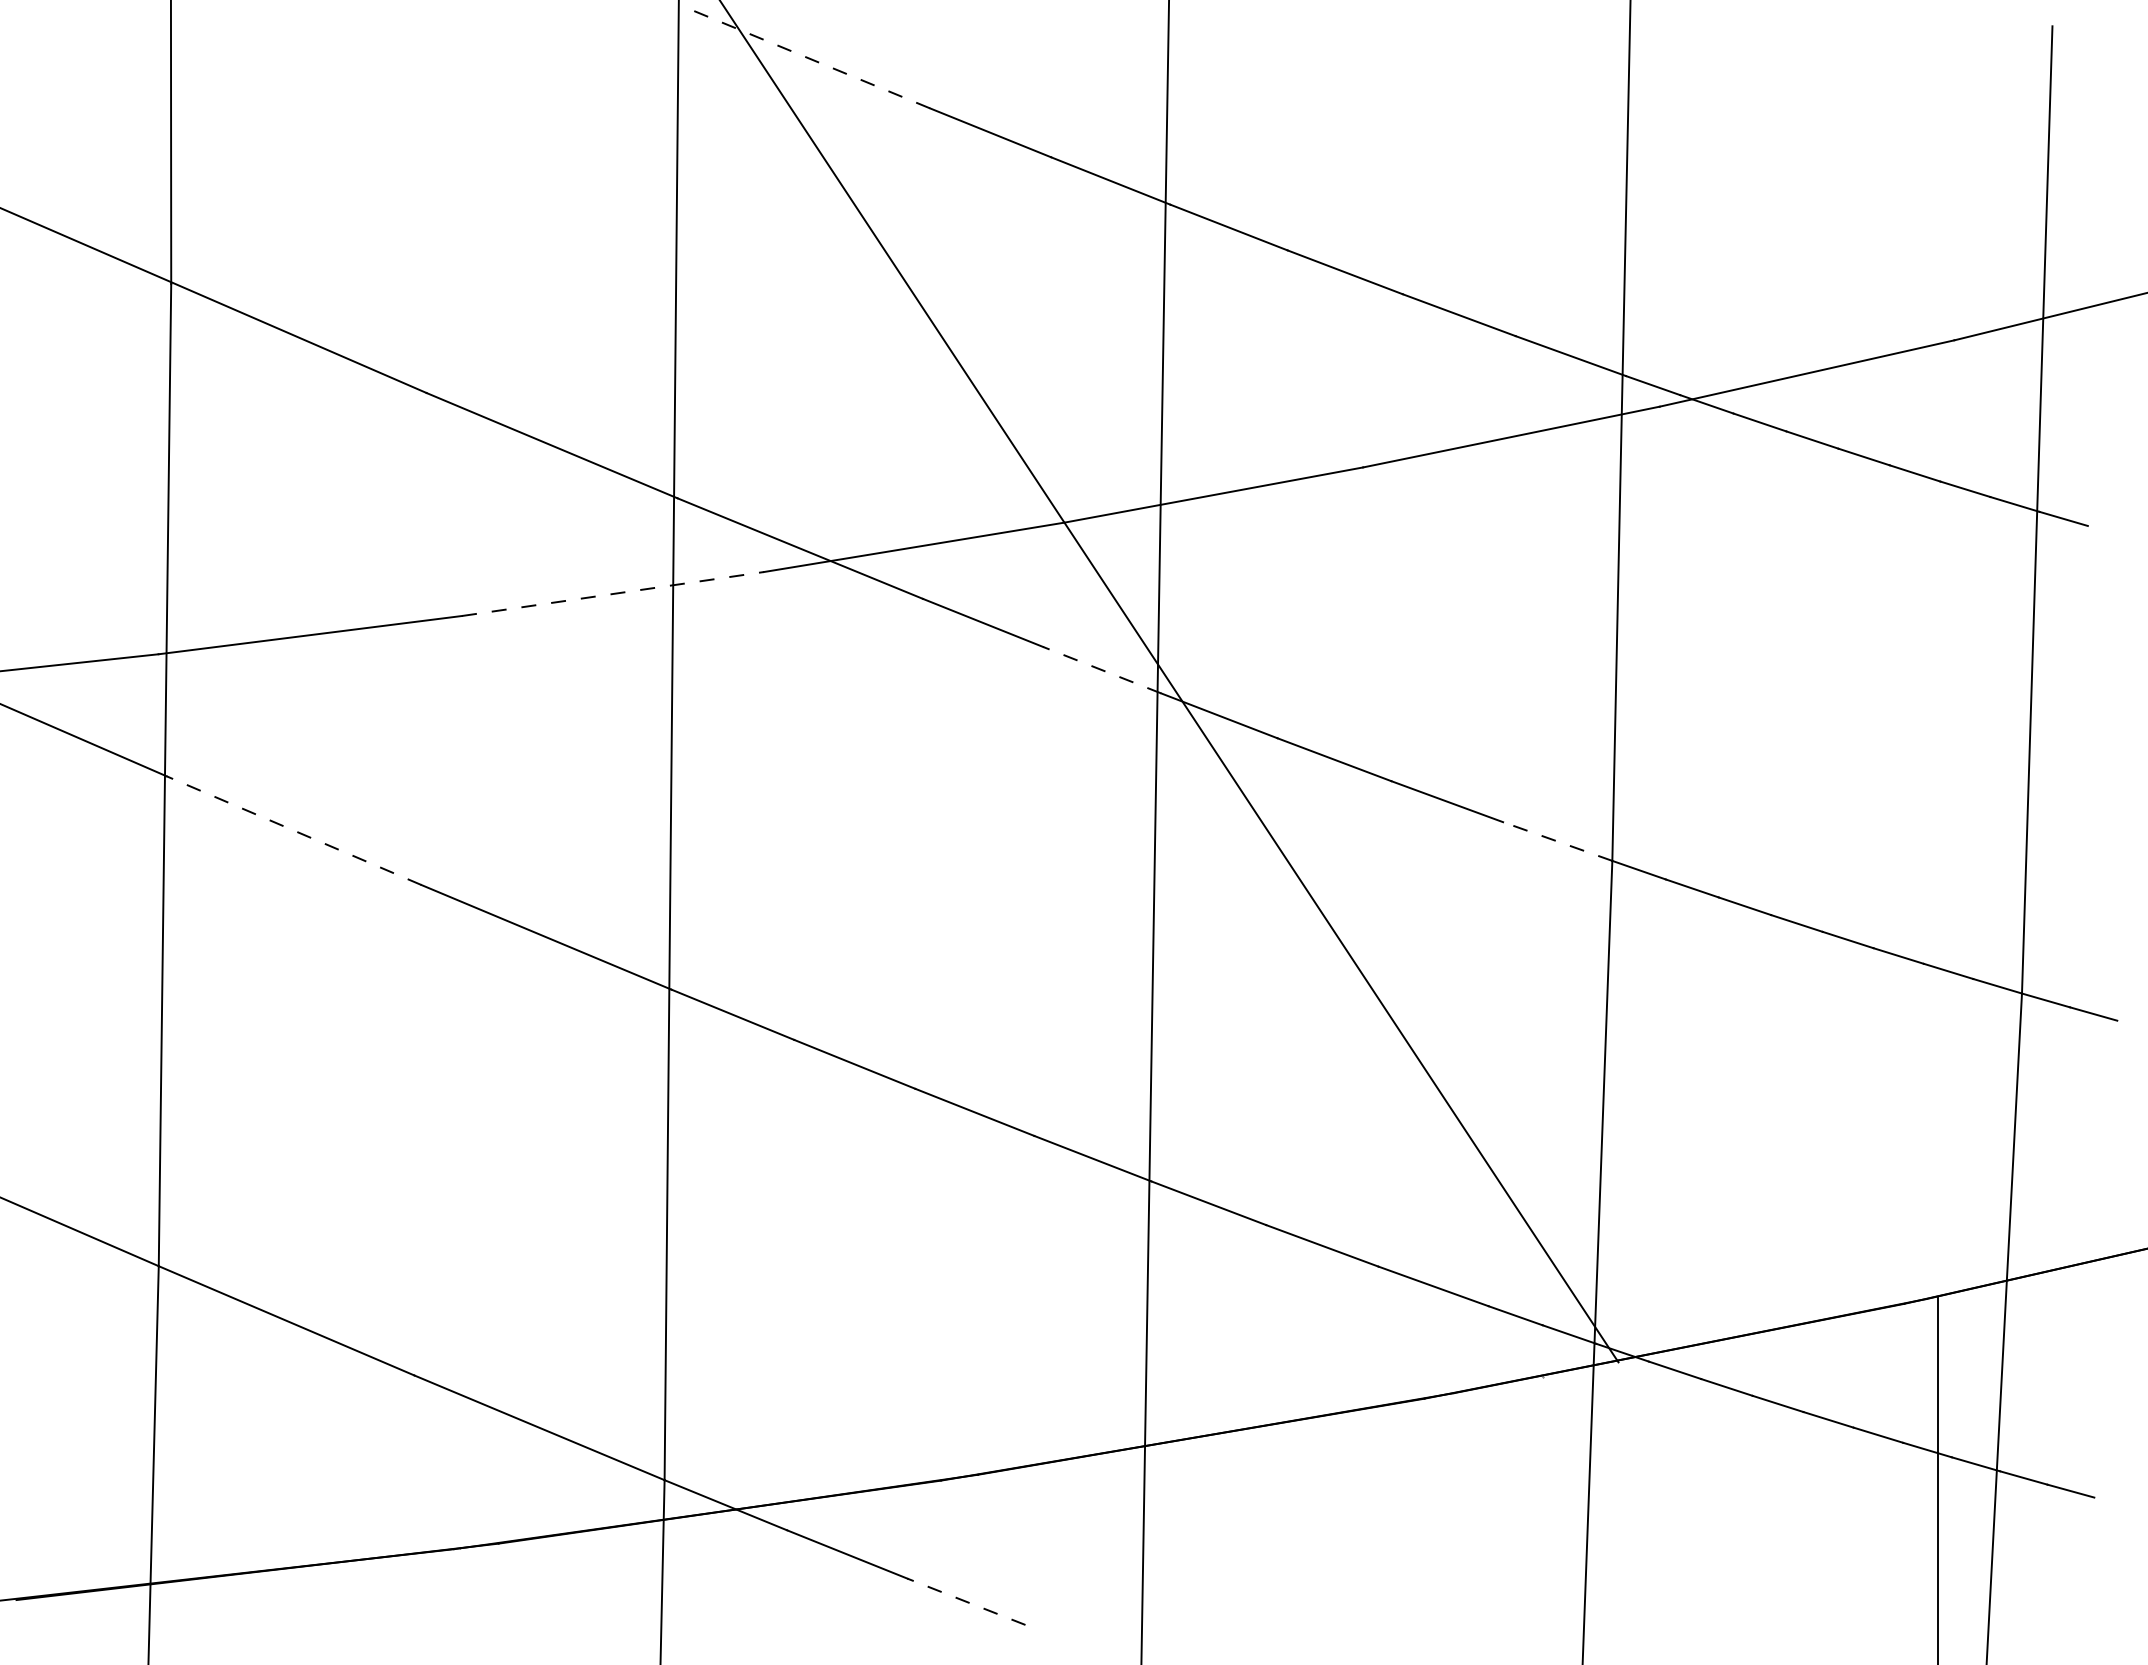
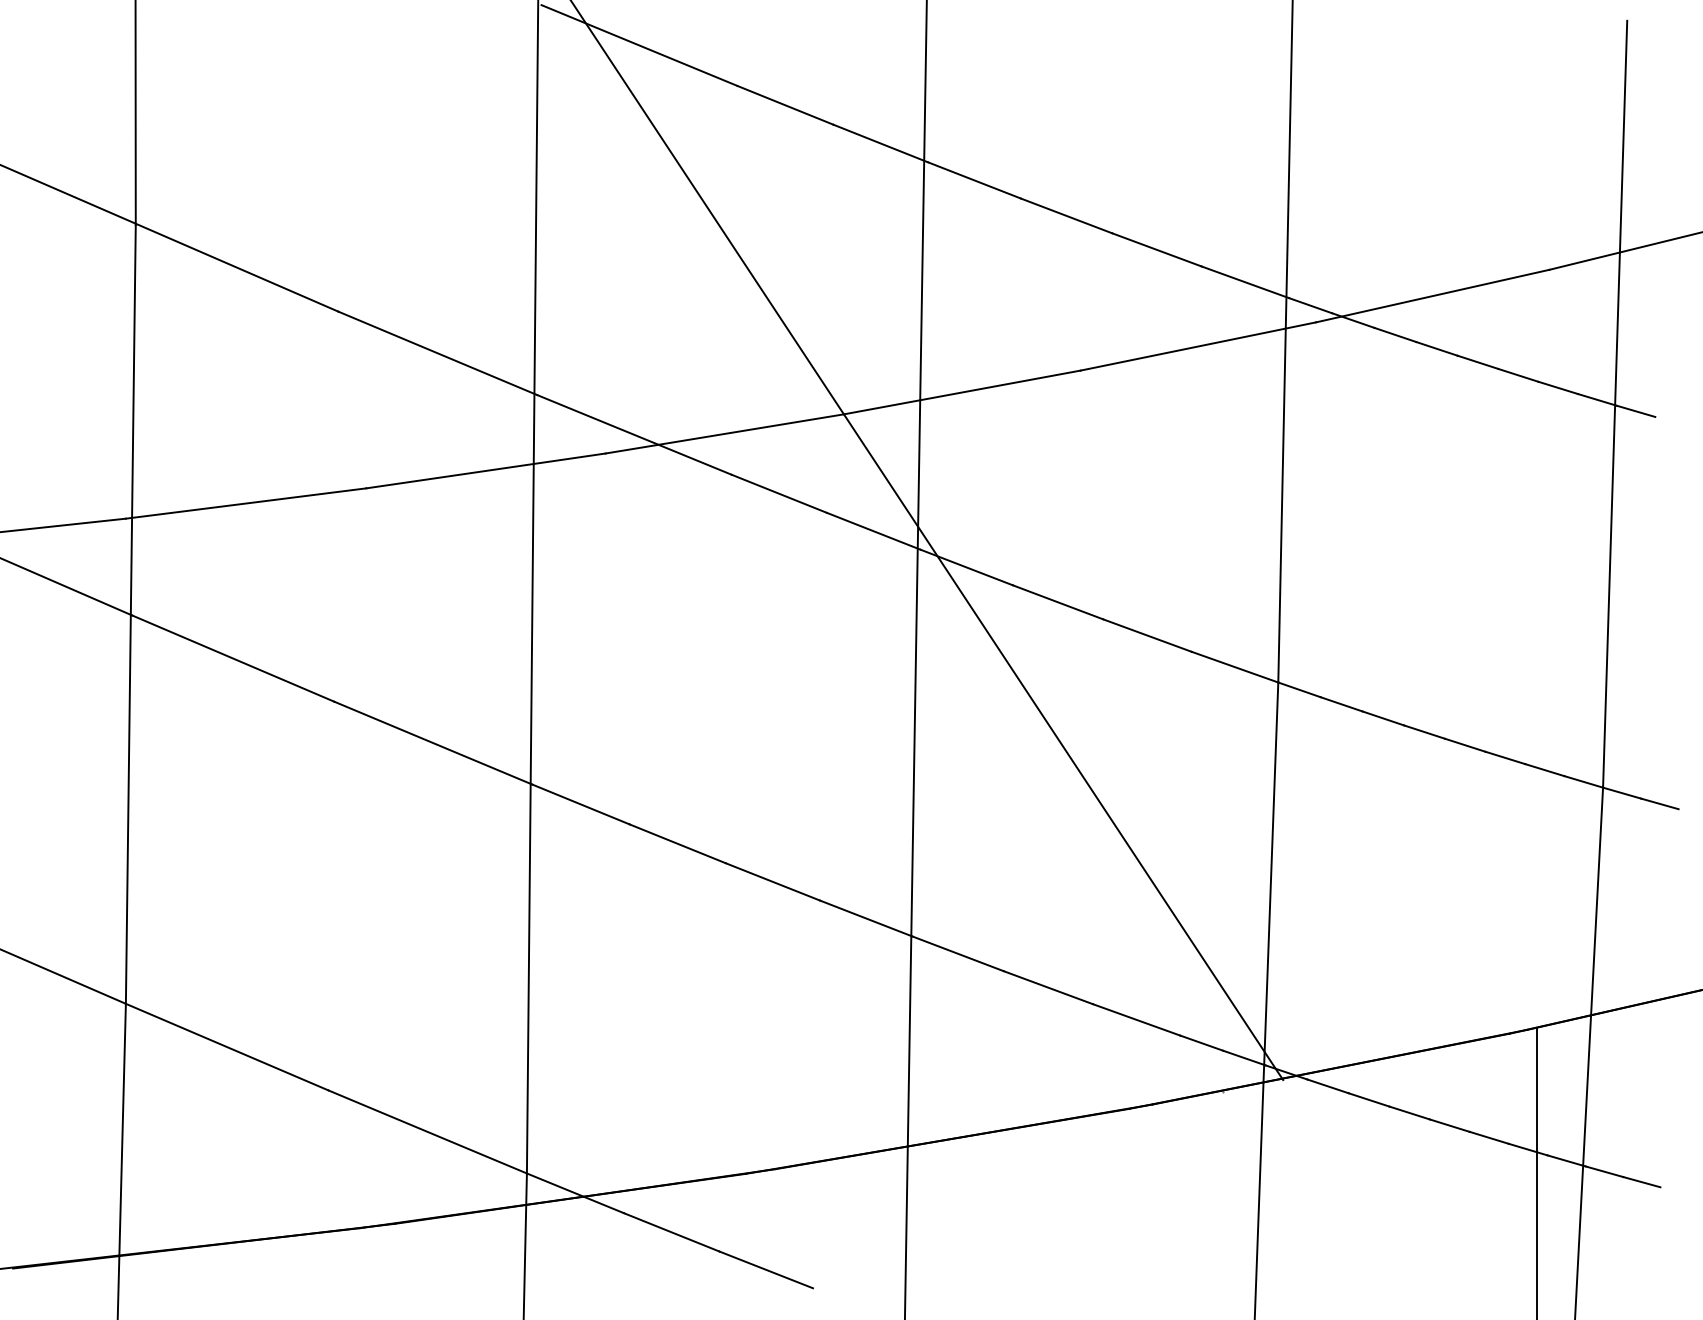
line: (806, 57) -> (639, 45), dashed -> solid
line: (612, 594) -> (485, 471), dashed -> solid
line: (1102, 670) -> (874, 531), dashed -> solid
line: (294, 830) -> (233, 658), dashed -> solid
line: (1557, 841) -> (1234, 667), dashed -> solid
line: (965, 1601) -> (765, 1269), dashed -> solid

